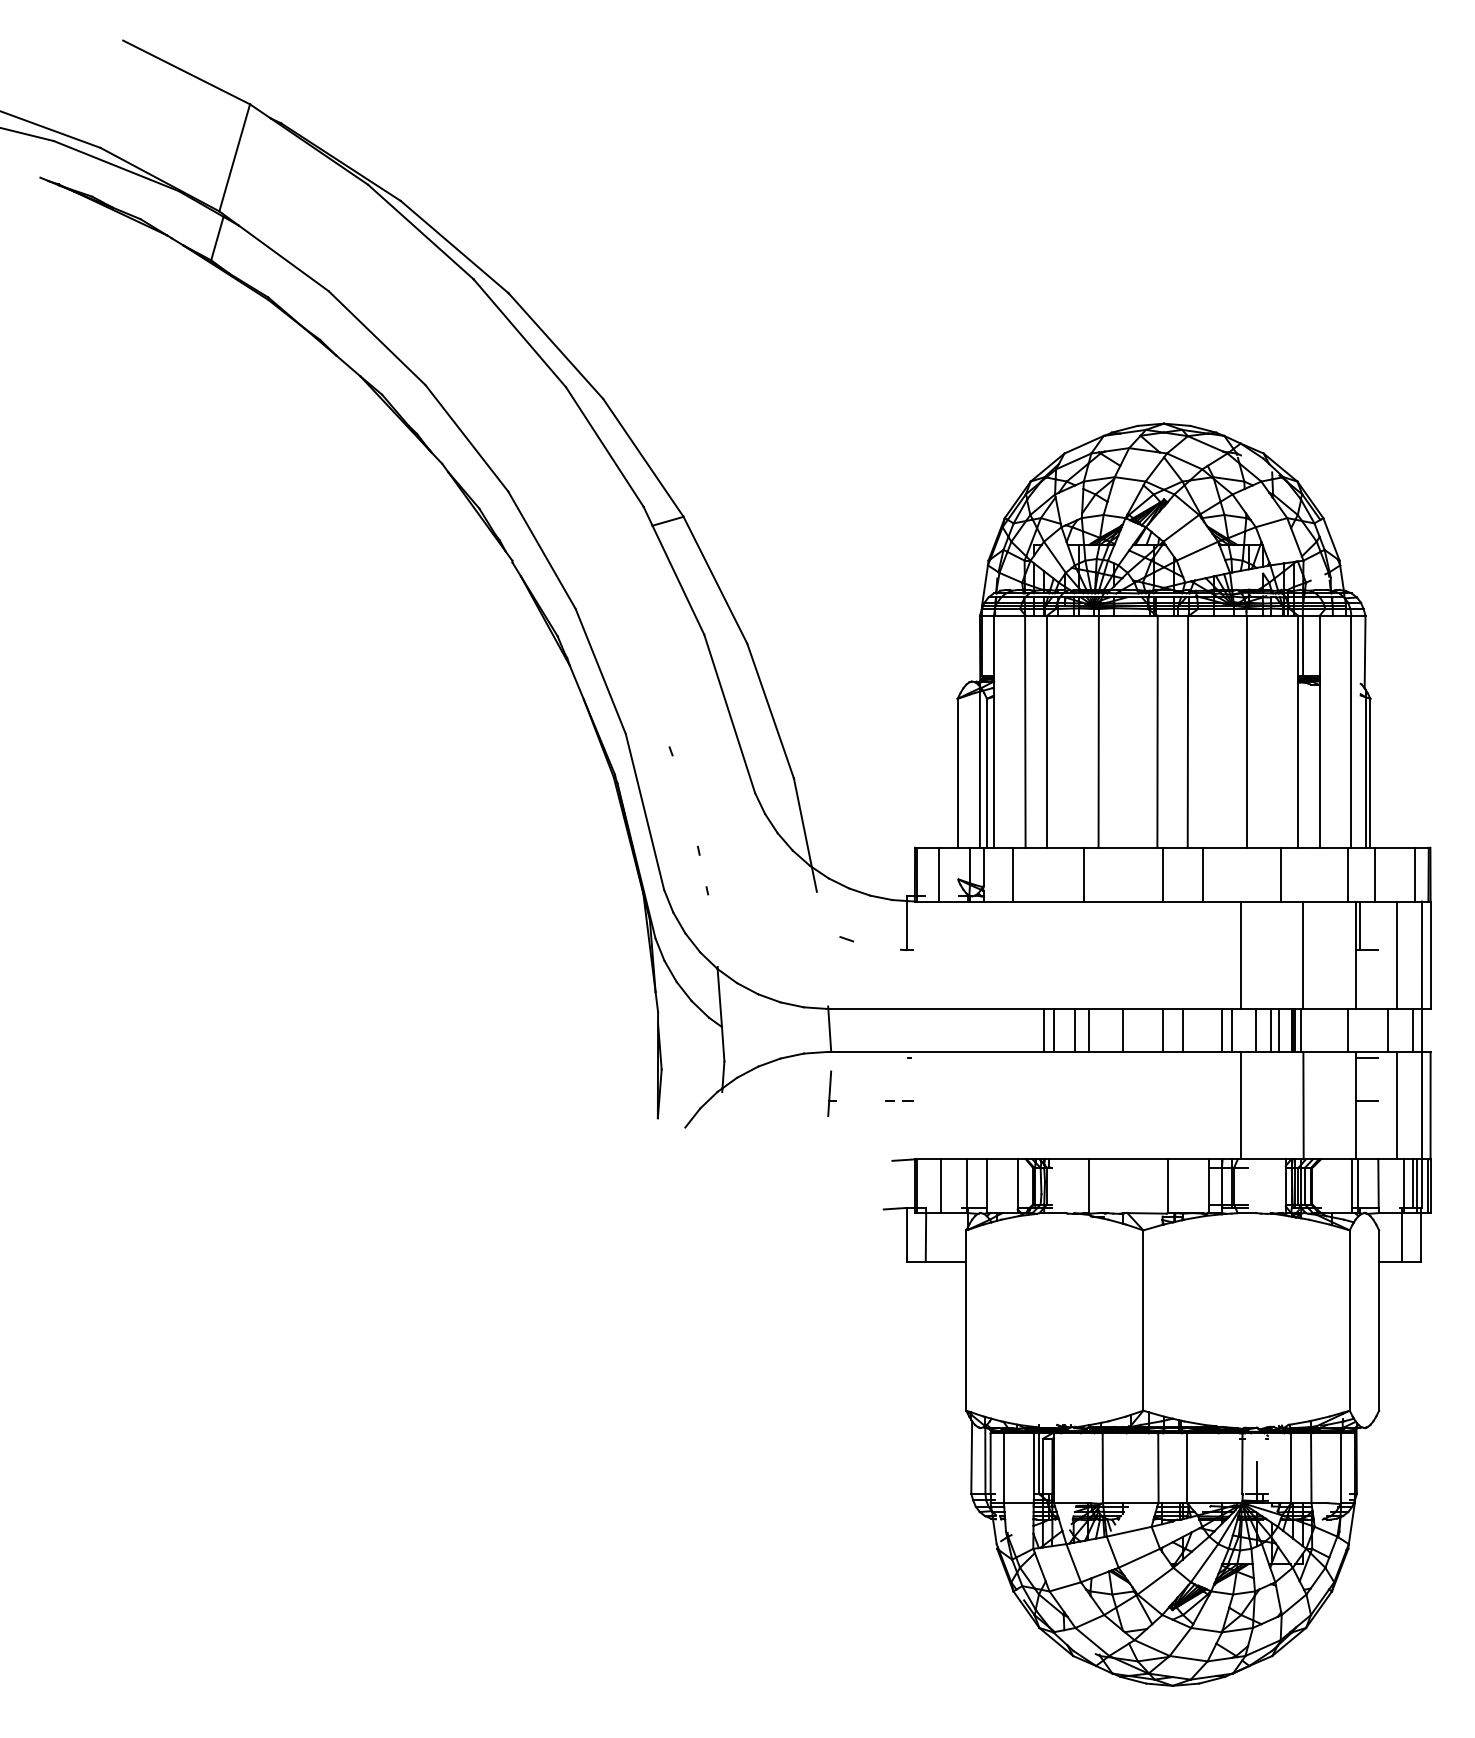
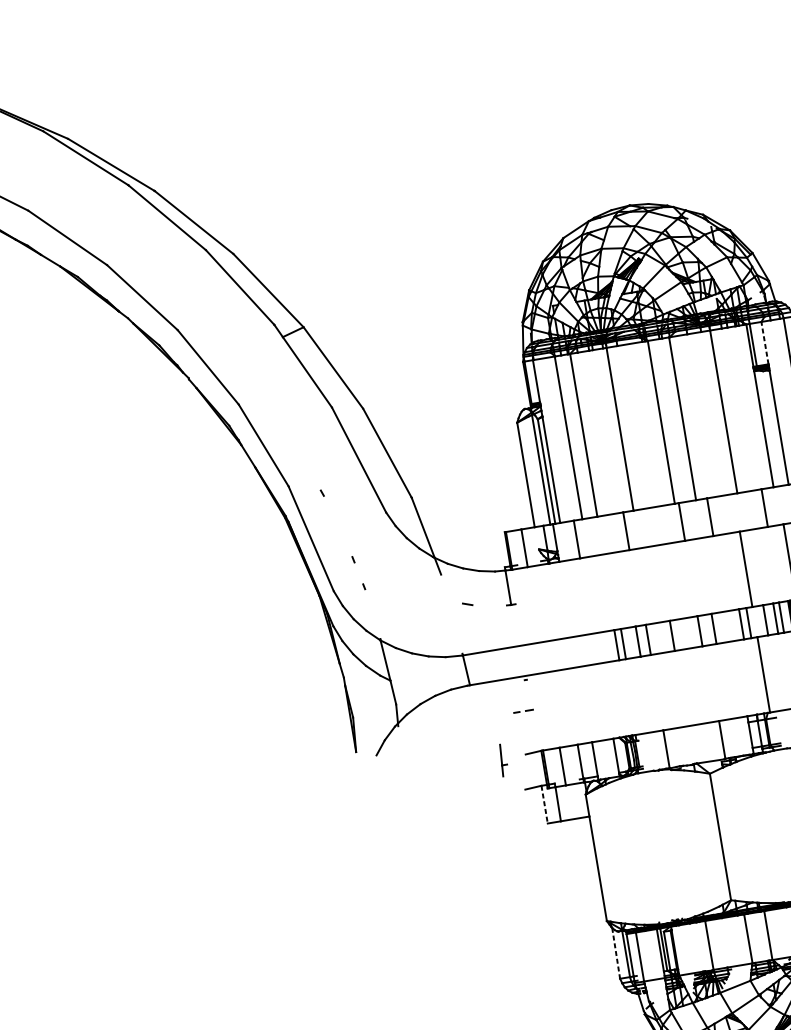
line: (1319, 645) -> (764, 342), solid -> dashed
part: (831, 1093) -> (502, 760), moved
line: (907, 1234) -> (544, 804), solid -> dashed
line: (971, 1458) -> (616, 953), solid -> dashed

